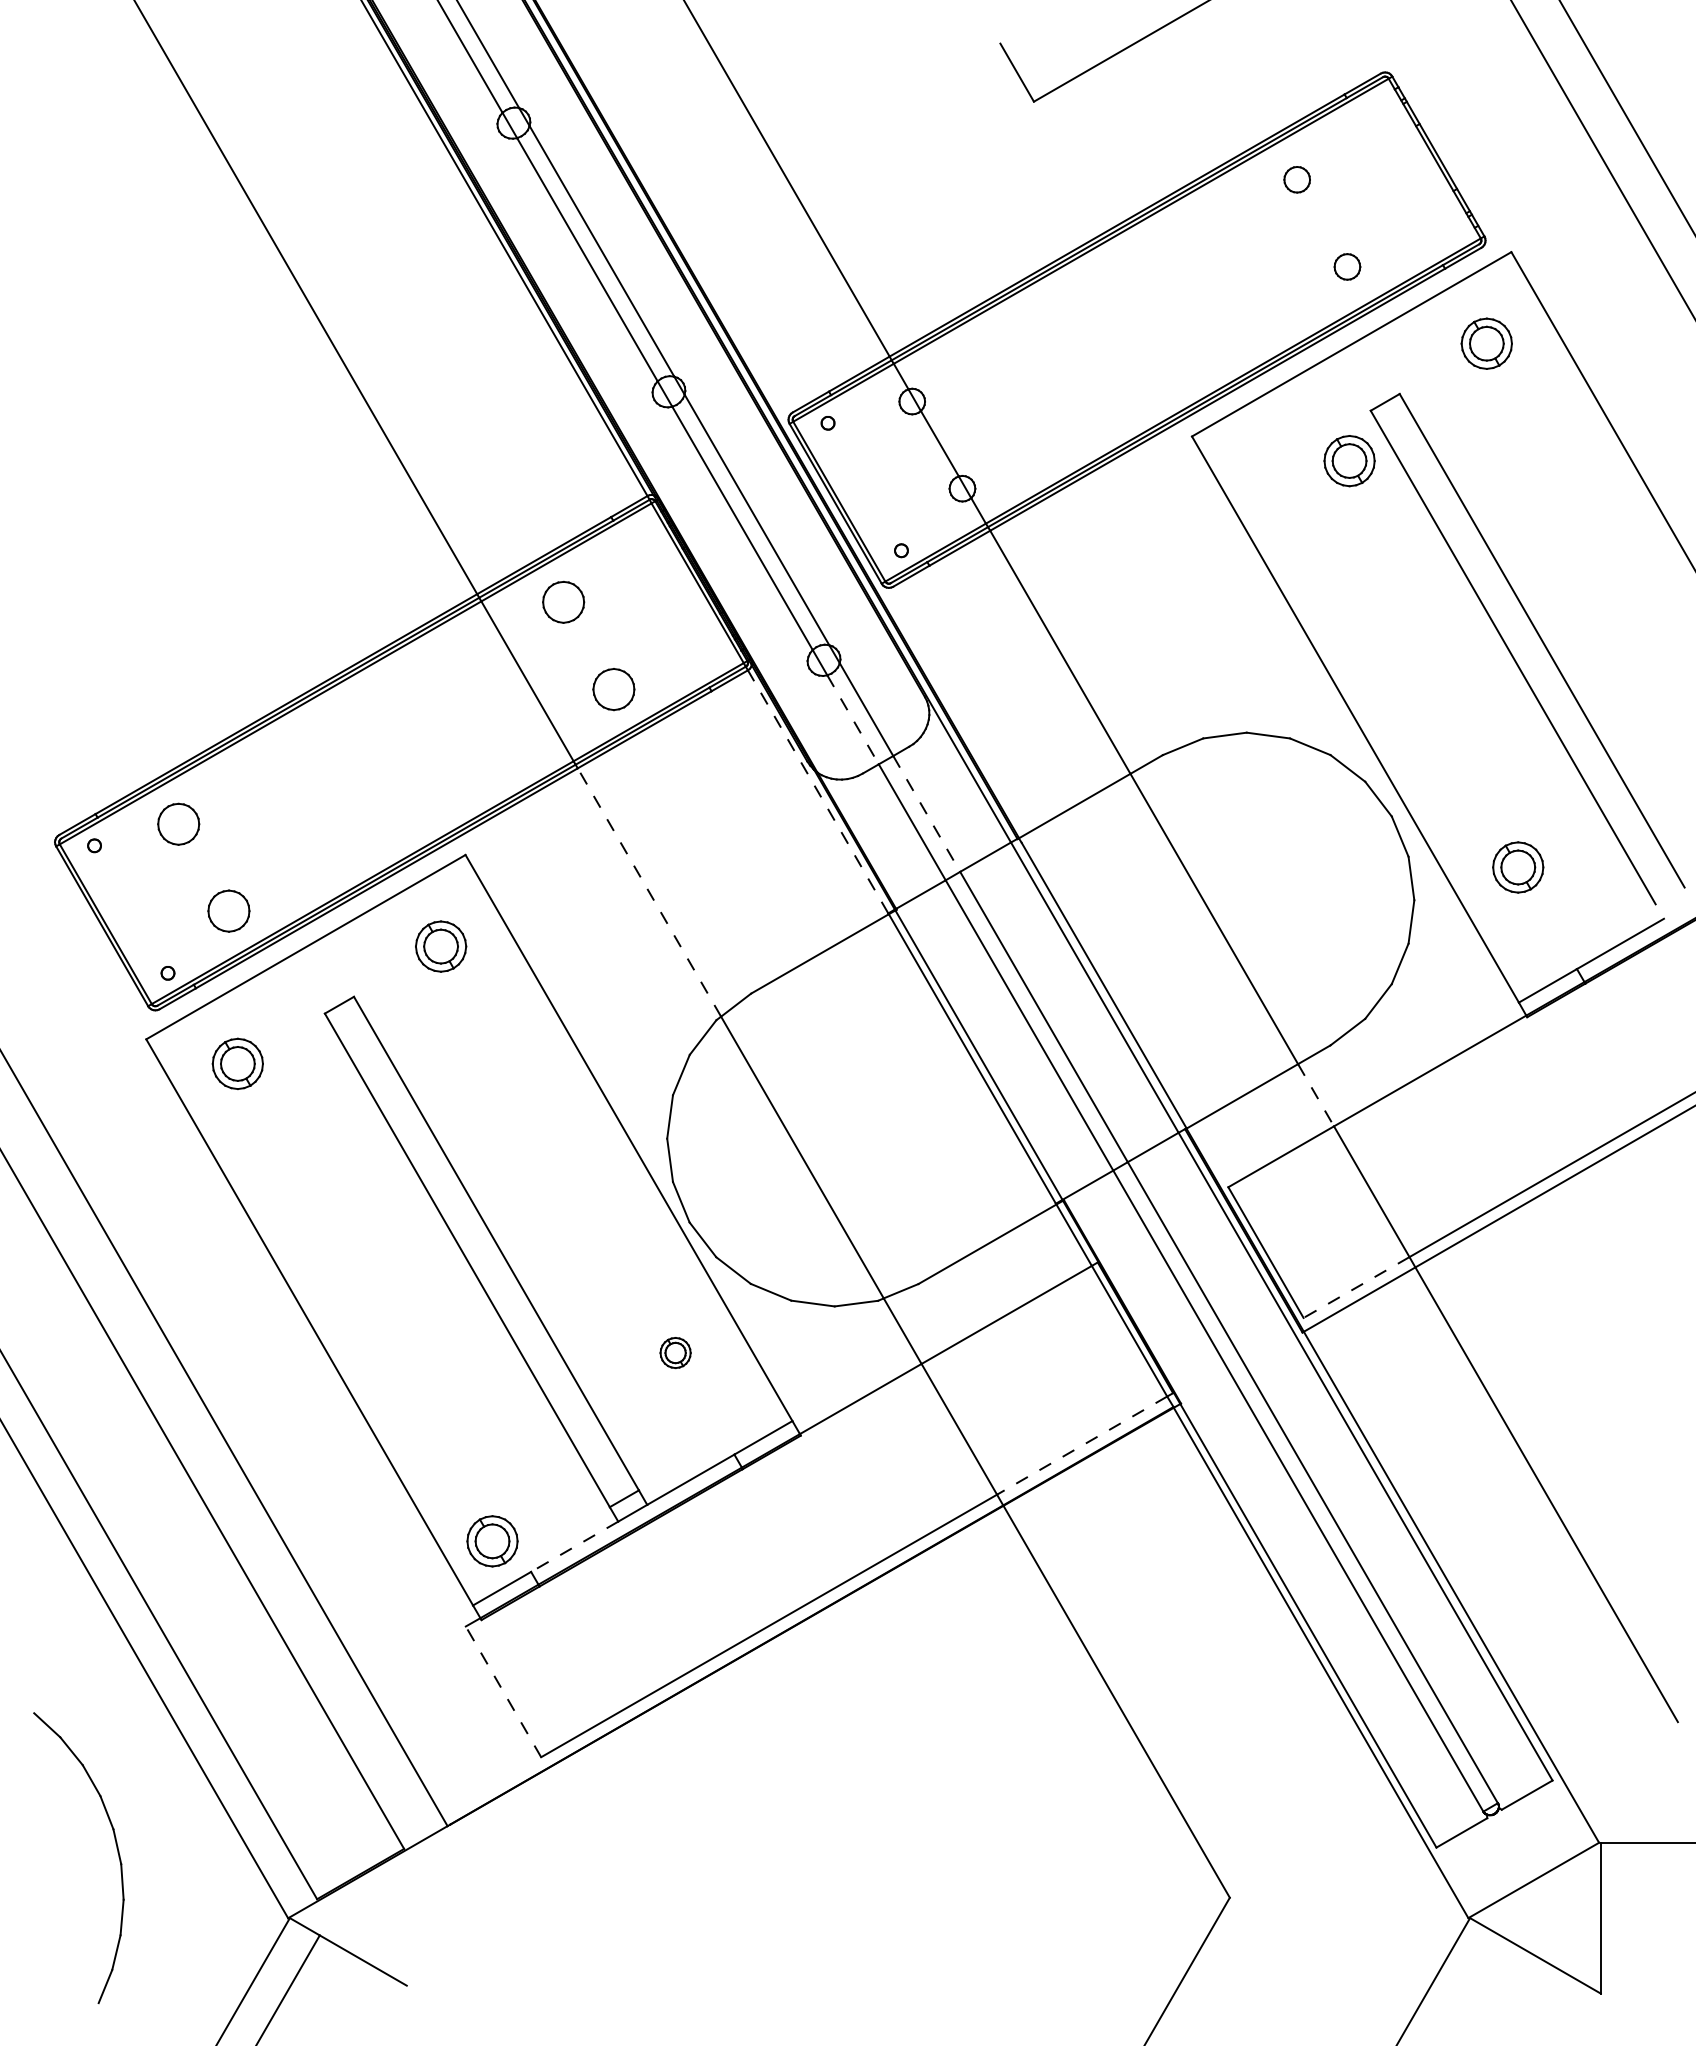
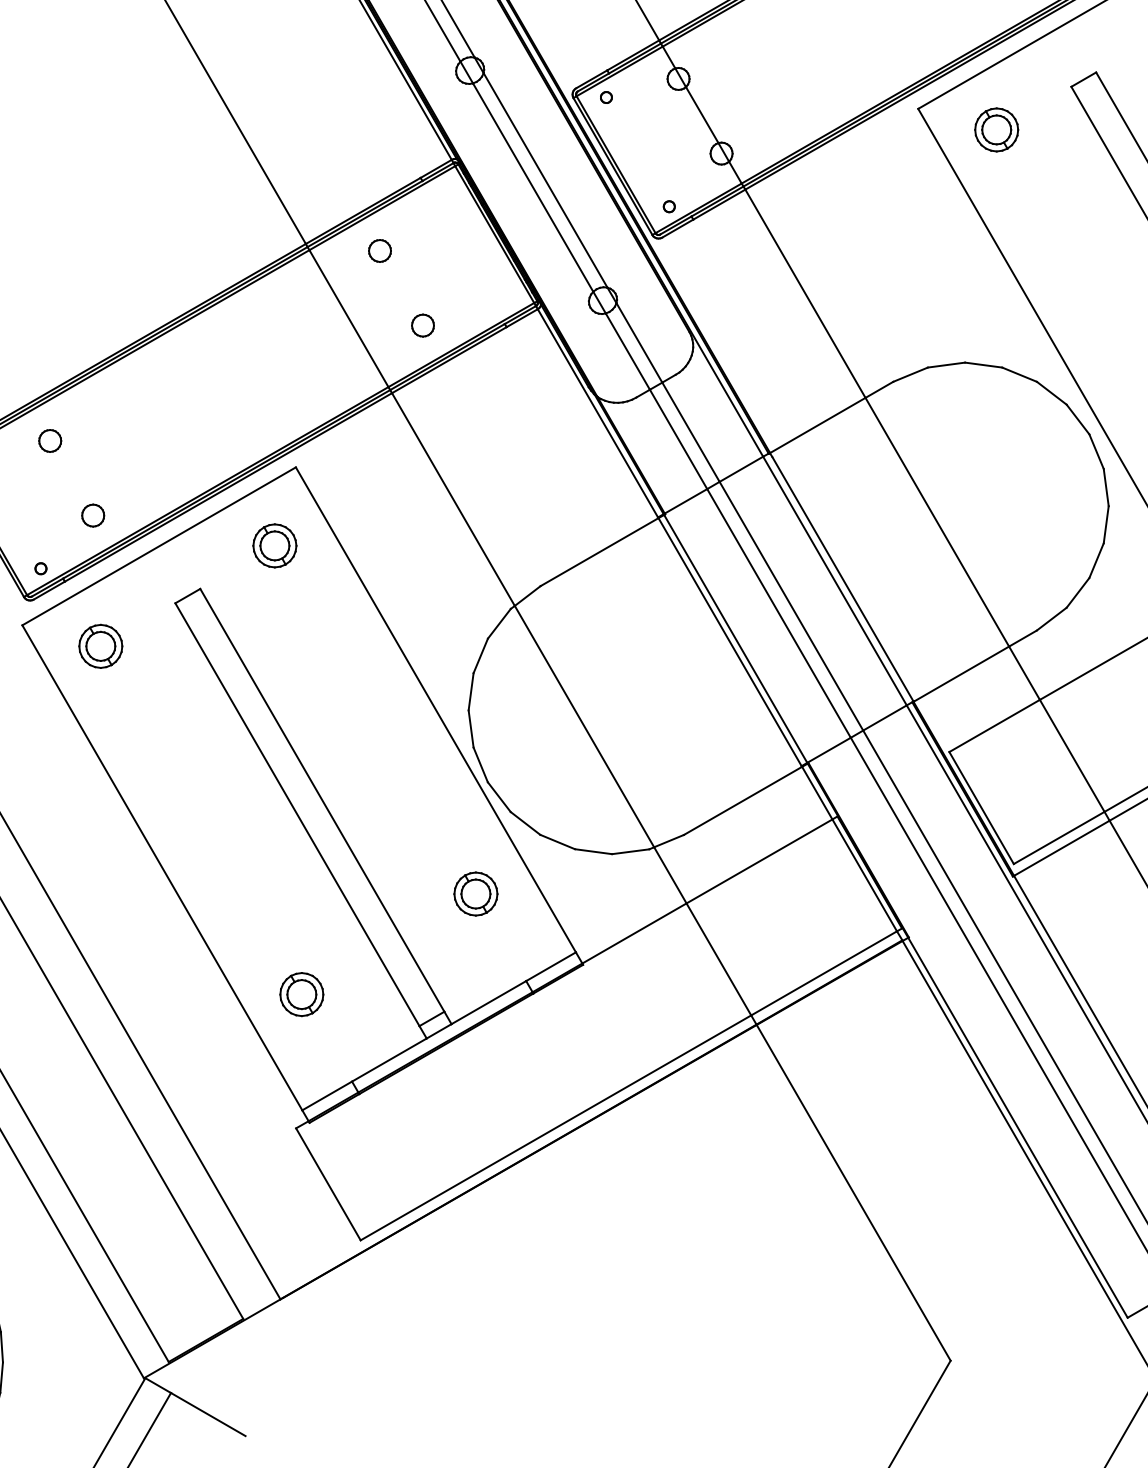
part: (1349, 461) -> (996, 130), moved
part: (563, 602) -> (379, 251), size x0.62
part: (613, 689) -> (422, 325), size x0.62
line: (853, 720) -> (628, 352), dashed -> solid
line: (817, 791) -> (597, 413), dashed -> solid
line: (926, 813) -> (690, 431), dashed -> solid
part: (178, 823) -> (49, 440), size x0.62
line: (649, 892) -> (453, 499), dashed -> solid
part: (228, 911) -> (92, 515), size x0.62
line: (1316, 1095) -> (1024, 673), dashed -> solid
line: (1356, 1287) -> (1059, 837), dashed -> solid
part: (675, 1352) -> (475, 893), size x1.67
line: (1081, 1445) -> (823, 973), dashed -> solid
part: (492, 1541) -> (301, 994), moved
line: (574, 1547) -> (389, 1060), dashed -> solid
line: (503, 1691) -> (328, 1184), dashed -> solid

